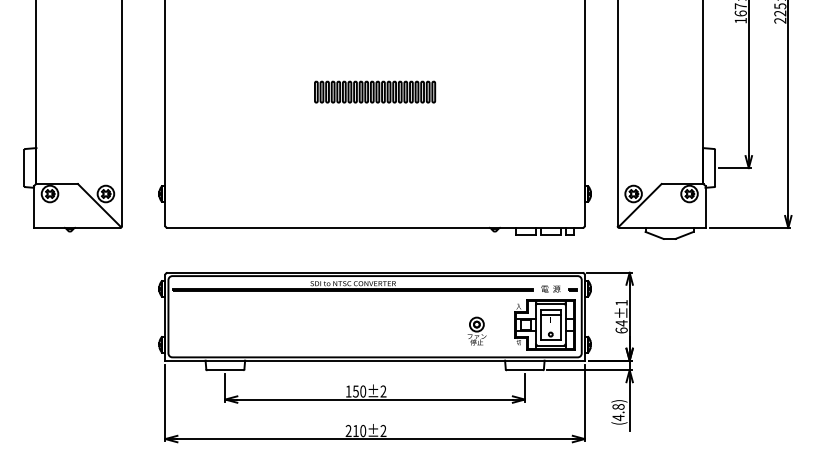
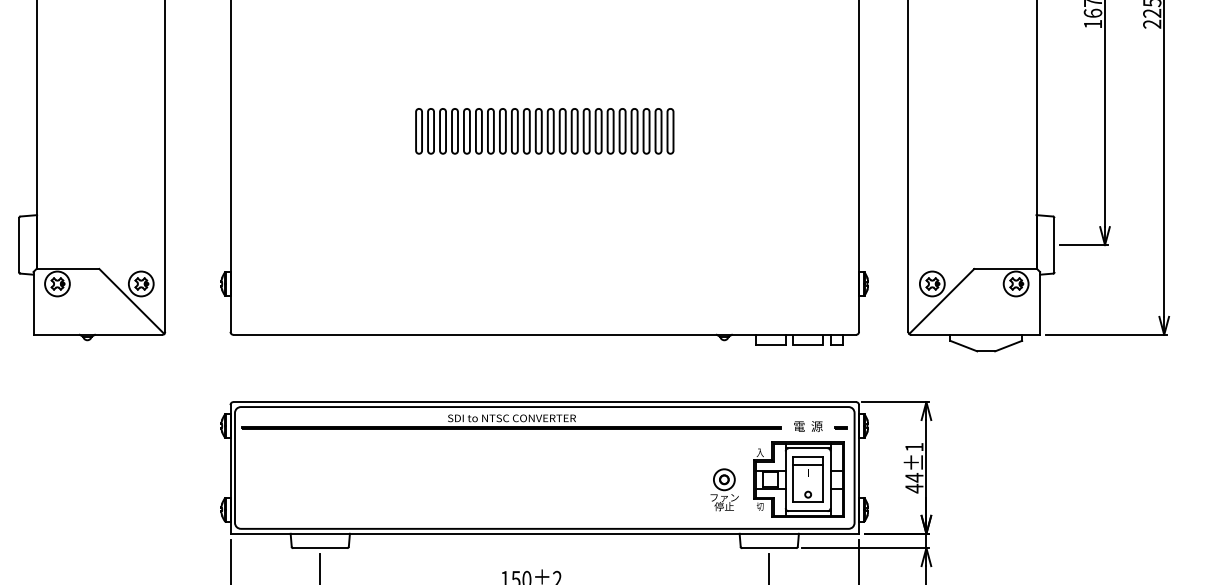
part: (374, 91) -> (543, 130), size x1.43
part: (476, 330) -> (723, 488), moved
text: (621, 330) -> (914, 488), 64±1 -> 44±1

